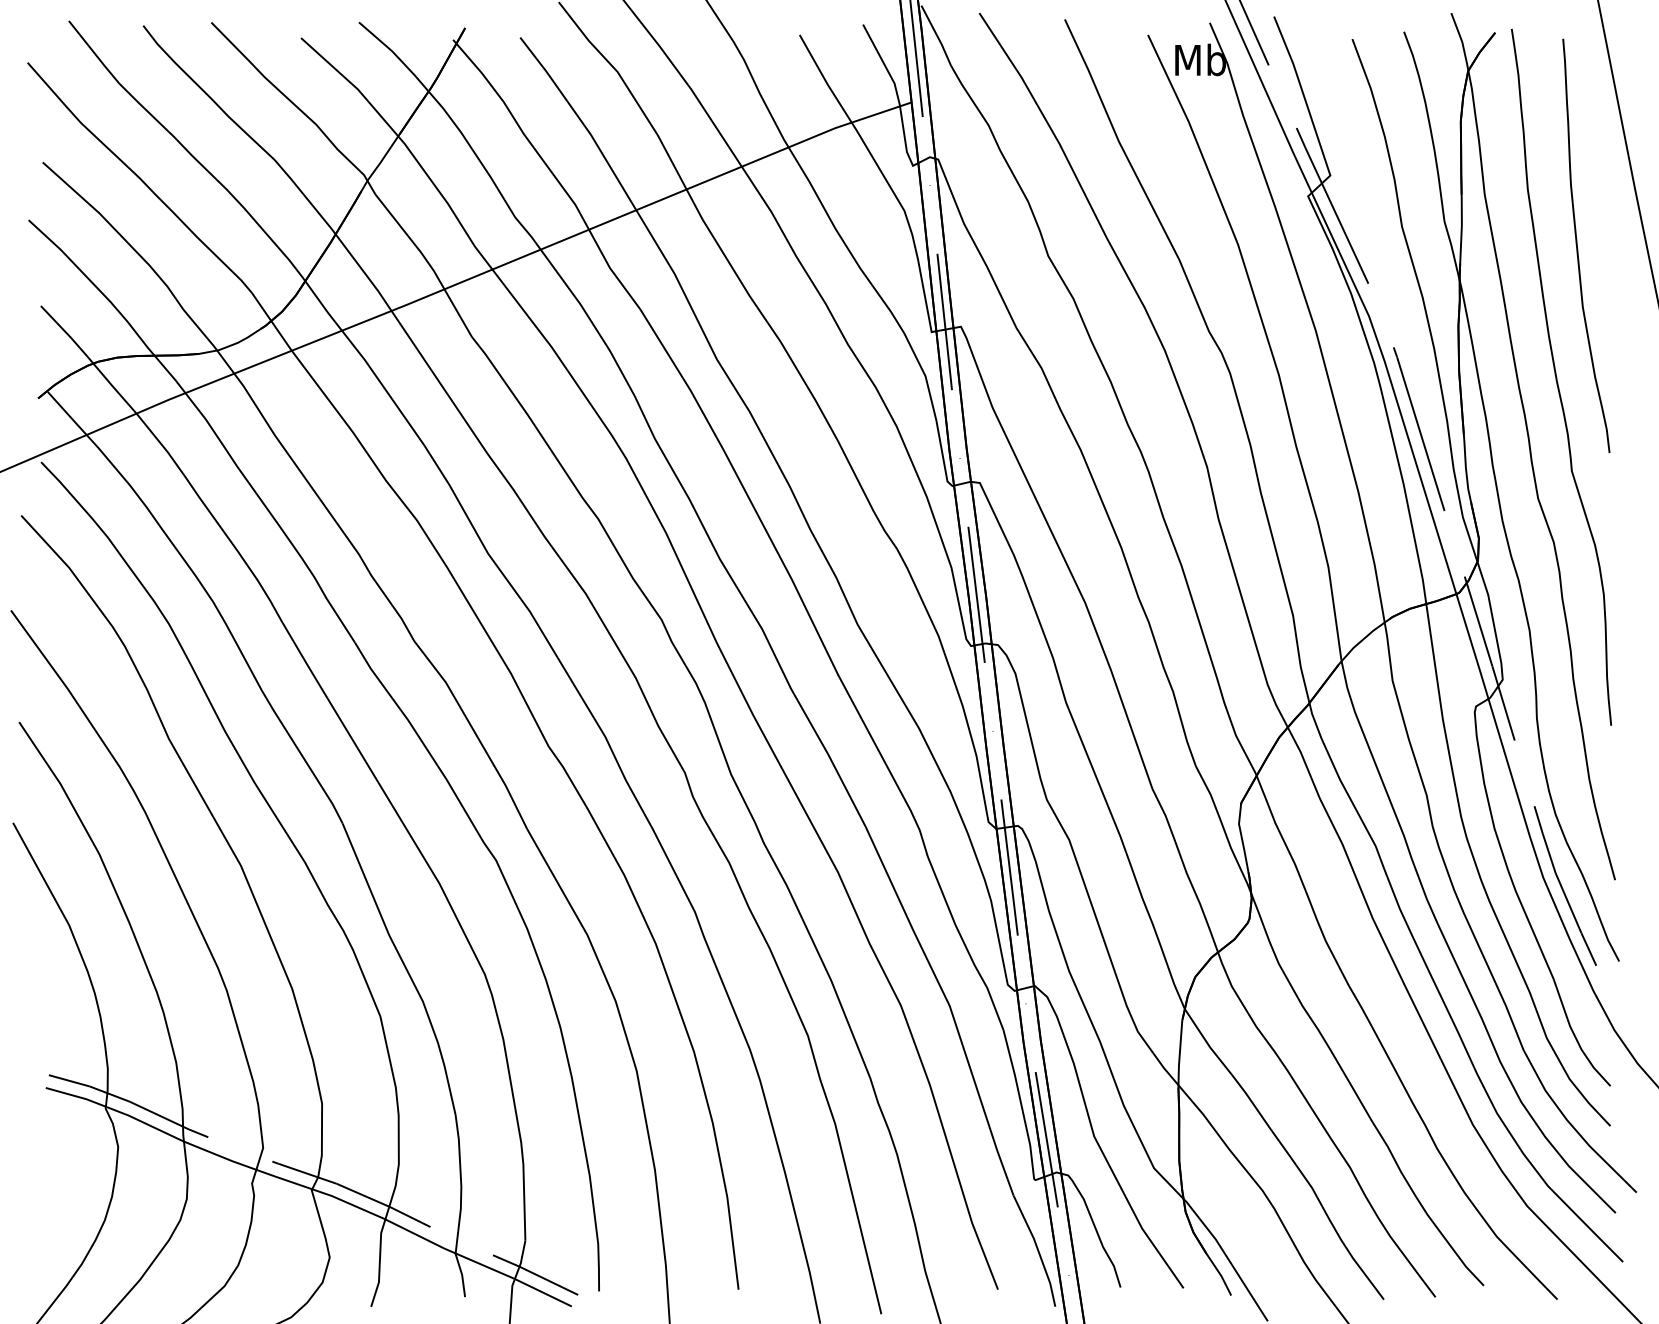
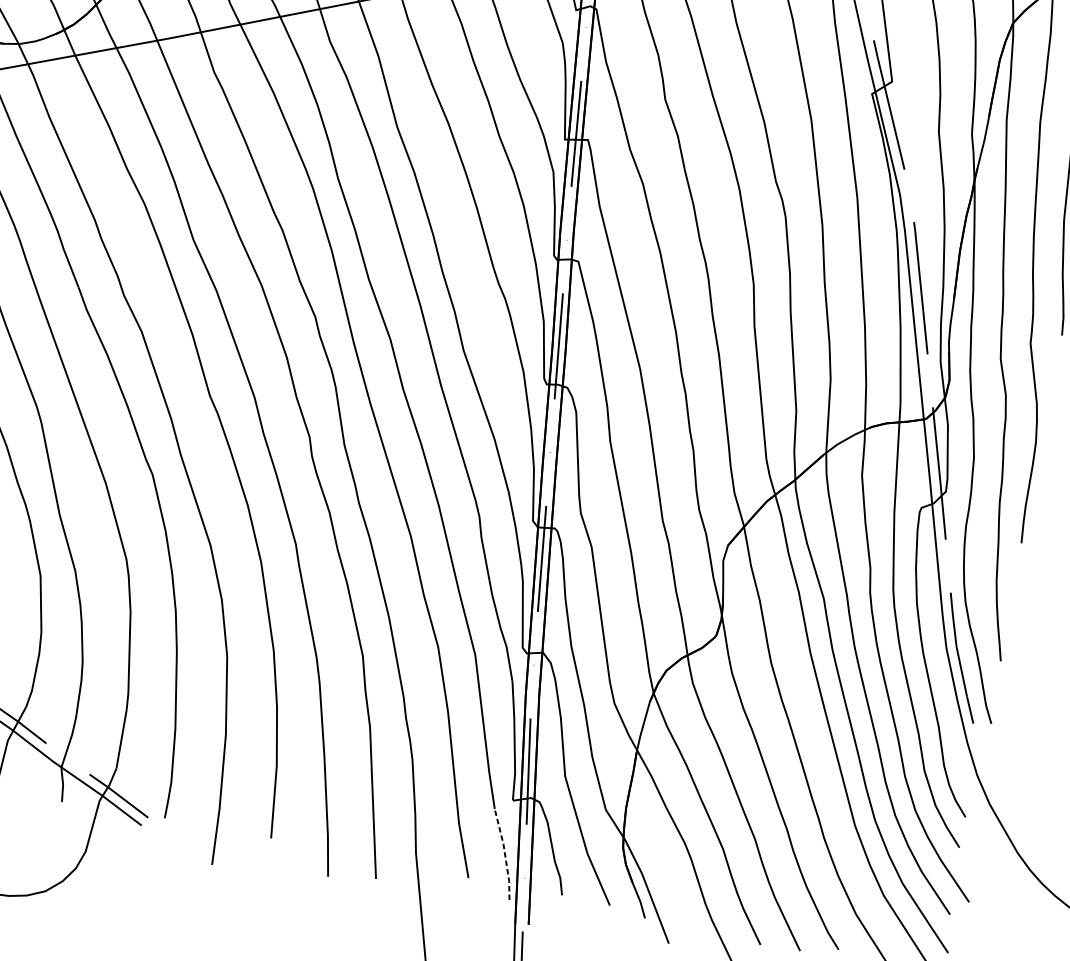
line: (1037, 1249) -> (504, 853), solid -> dashed

